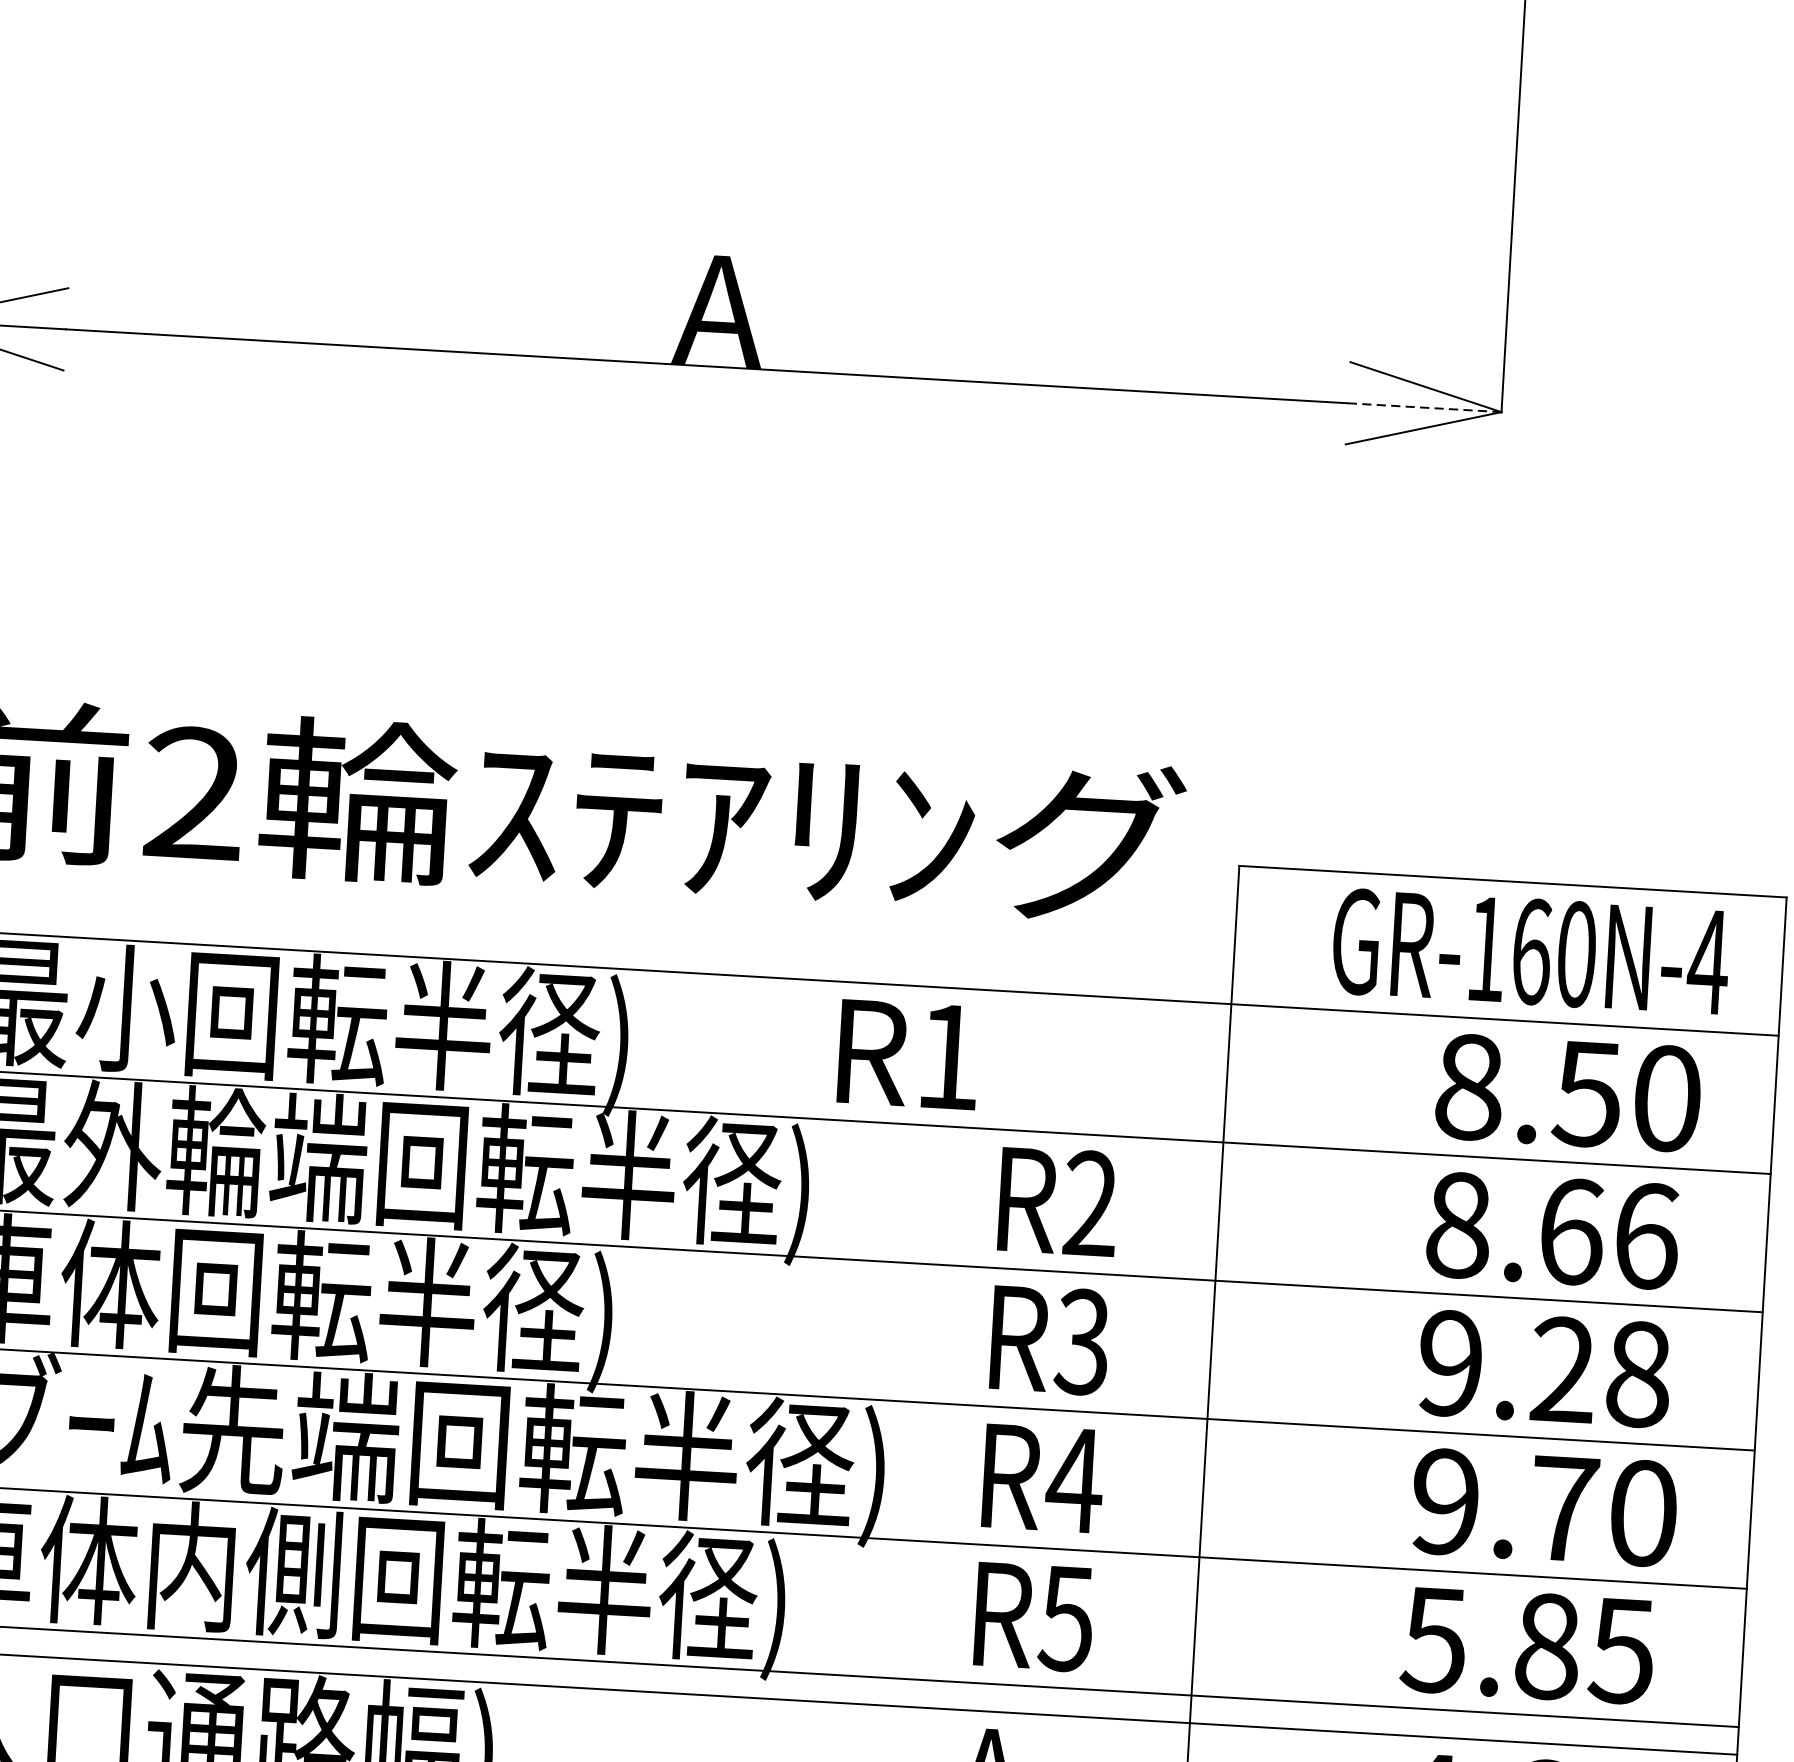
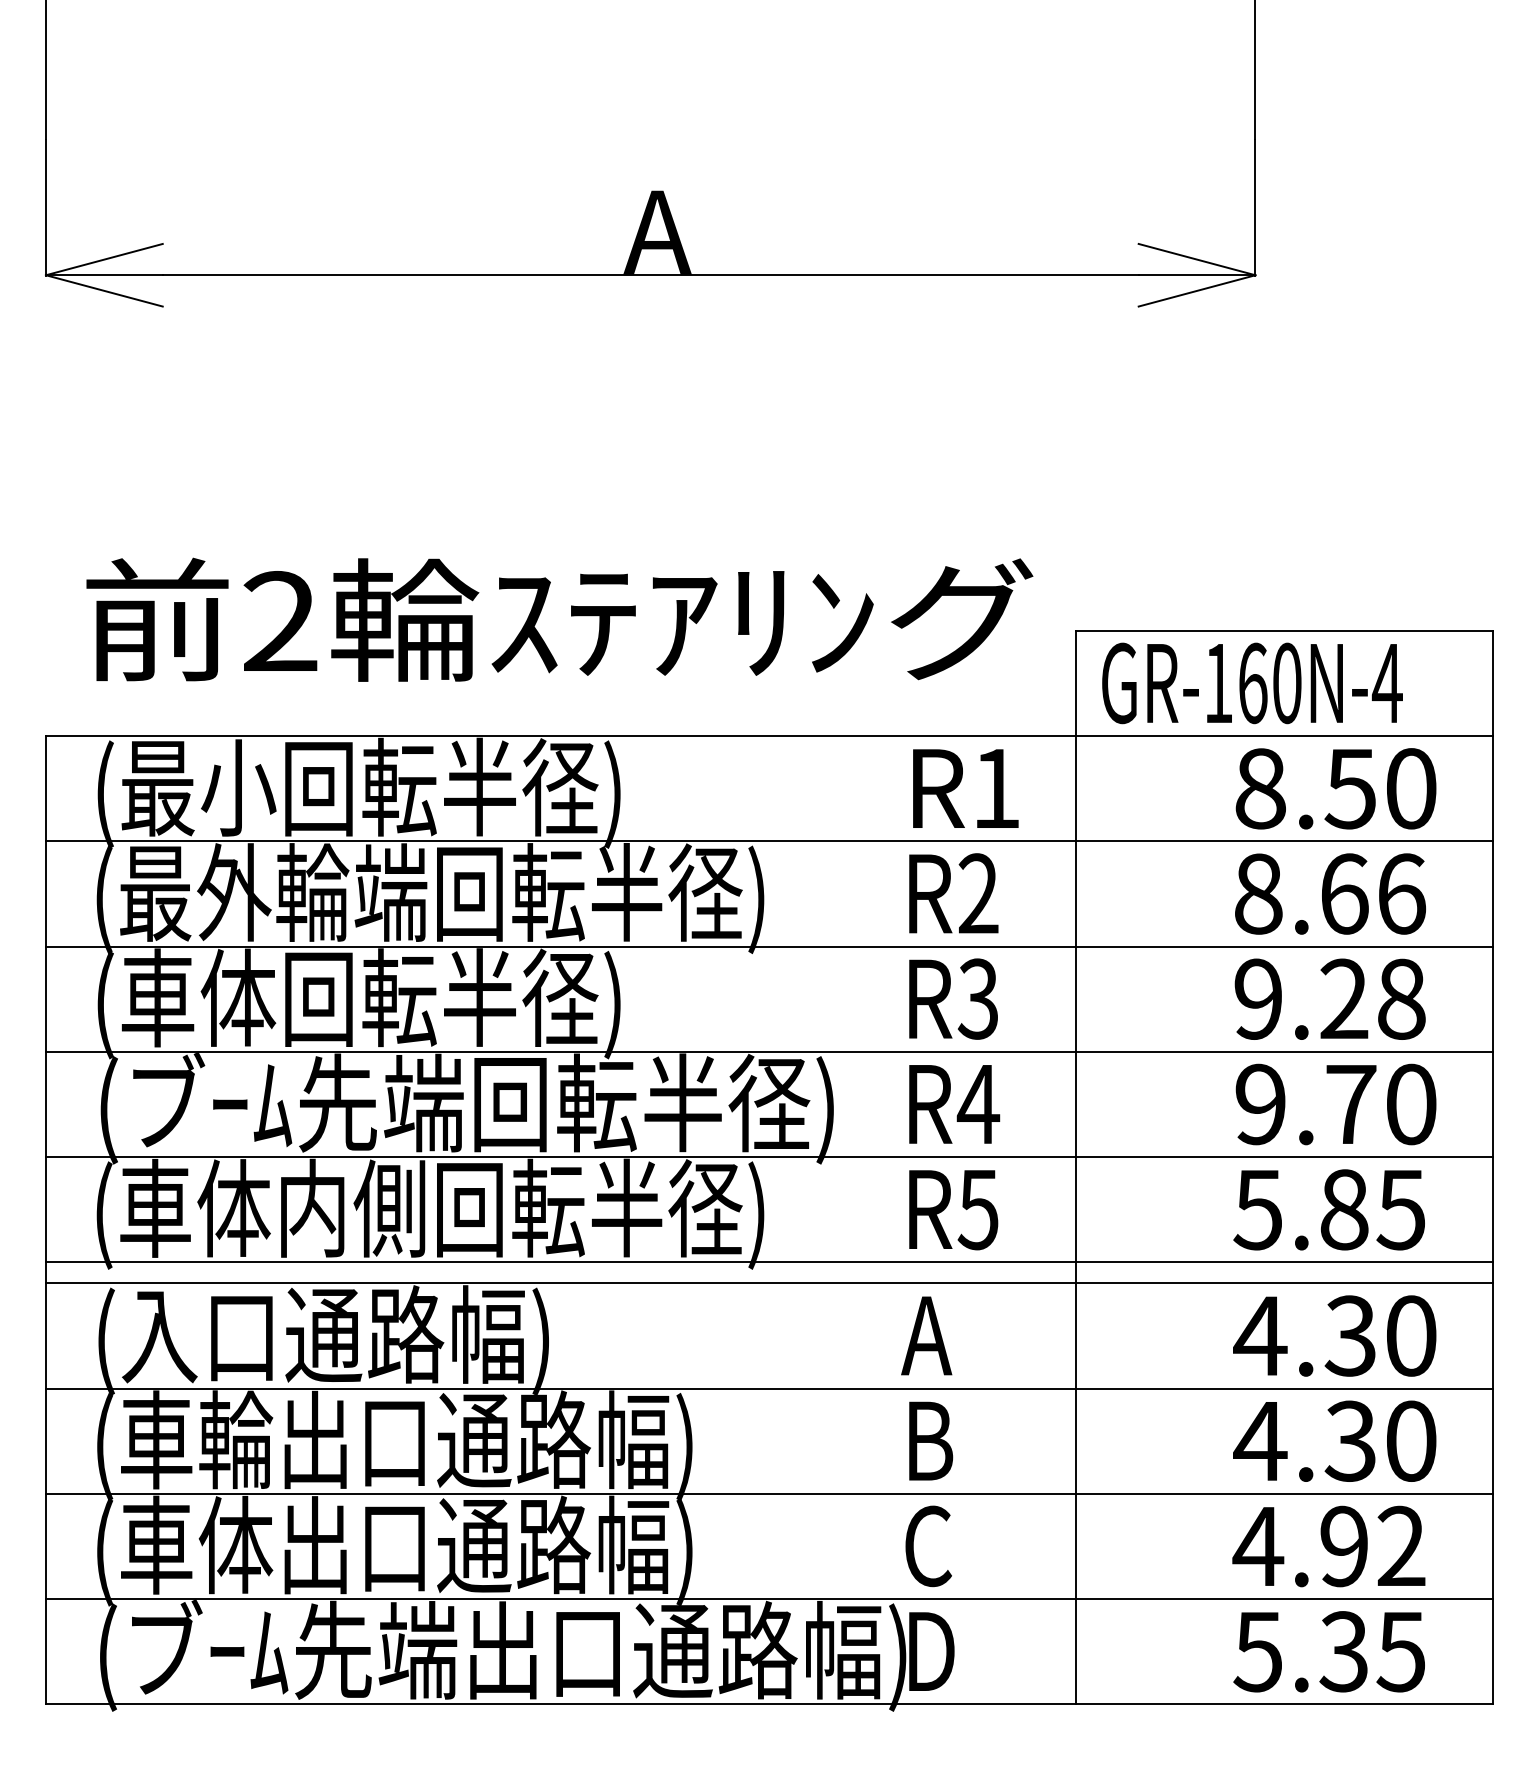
line: (1424, 407) -> (1196, 275), dashed -> solid
text: (1531, 951) -> (1252, 683), moved
text: (908, 1054) -> (965, 788), moved

